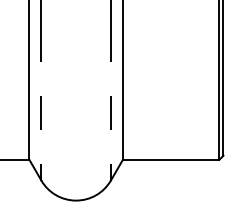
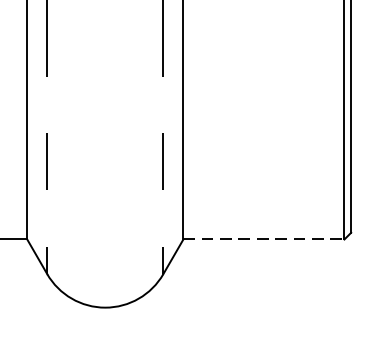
line: (171, 159) -> (264, 239), solid -> dashed

